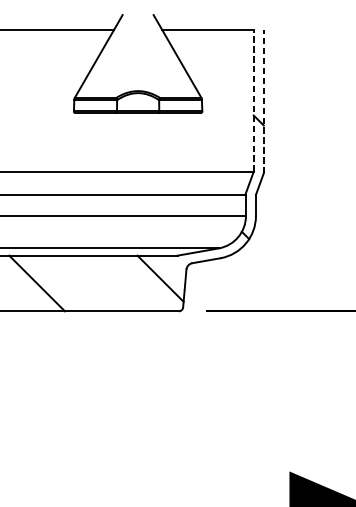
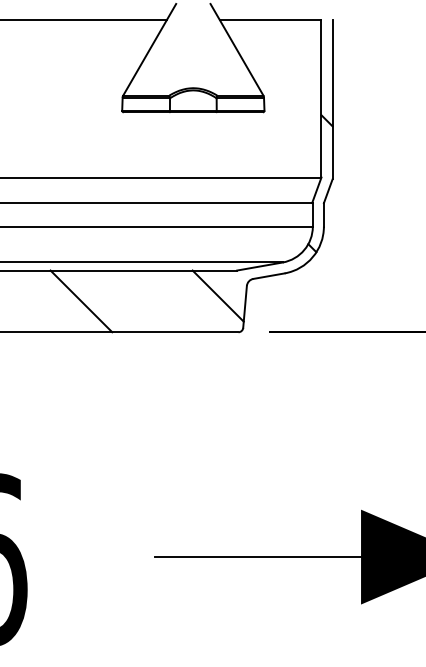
line: (253, 100) -> (321, 98), dashed -> solid
line: (263, 101) -> (332, 99), dashed -> solid

